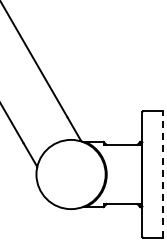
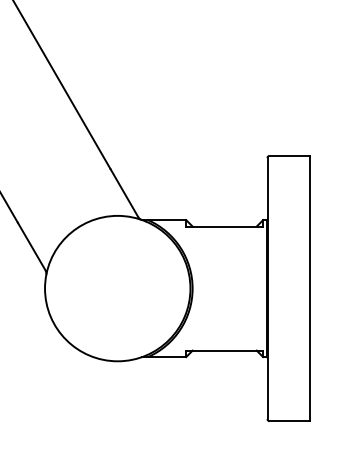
line: (162, 174) -> (309, 288), dashed -> solid

